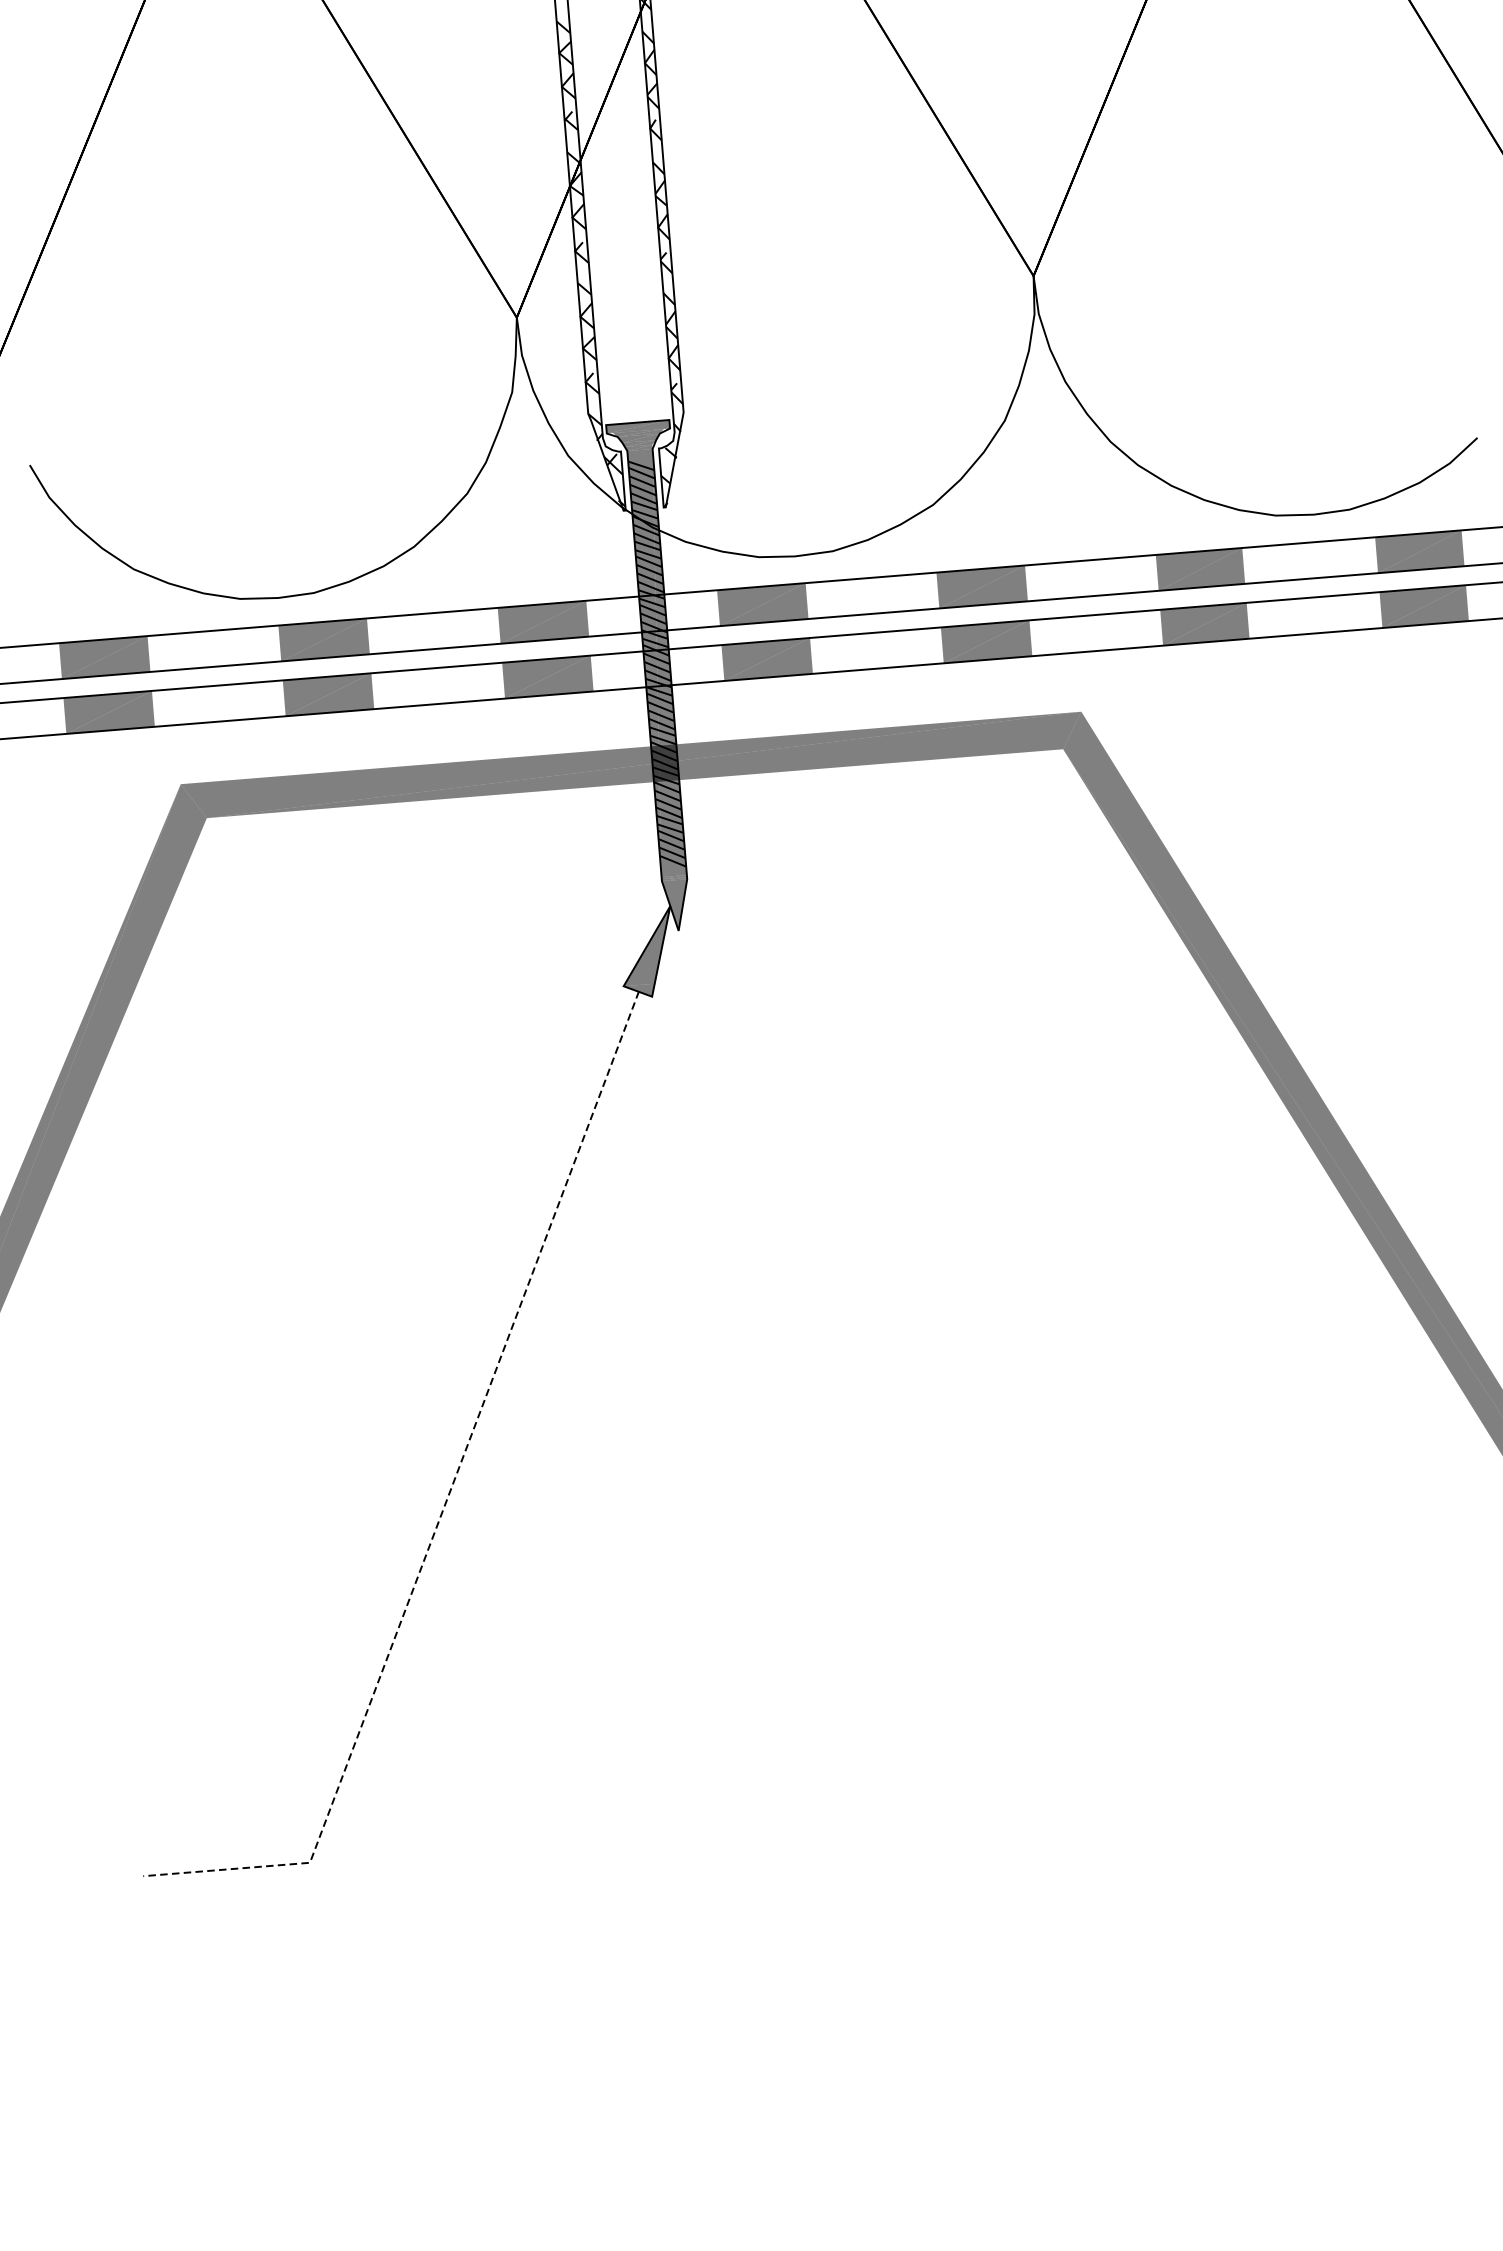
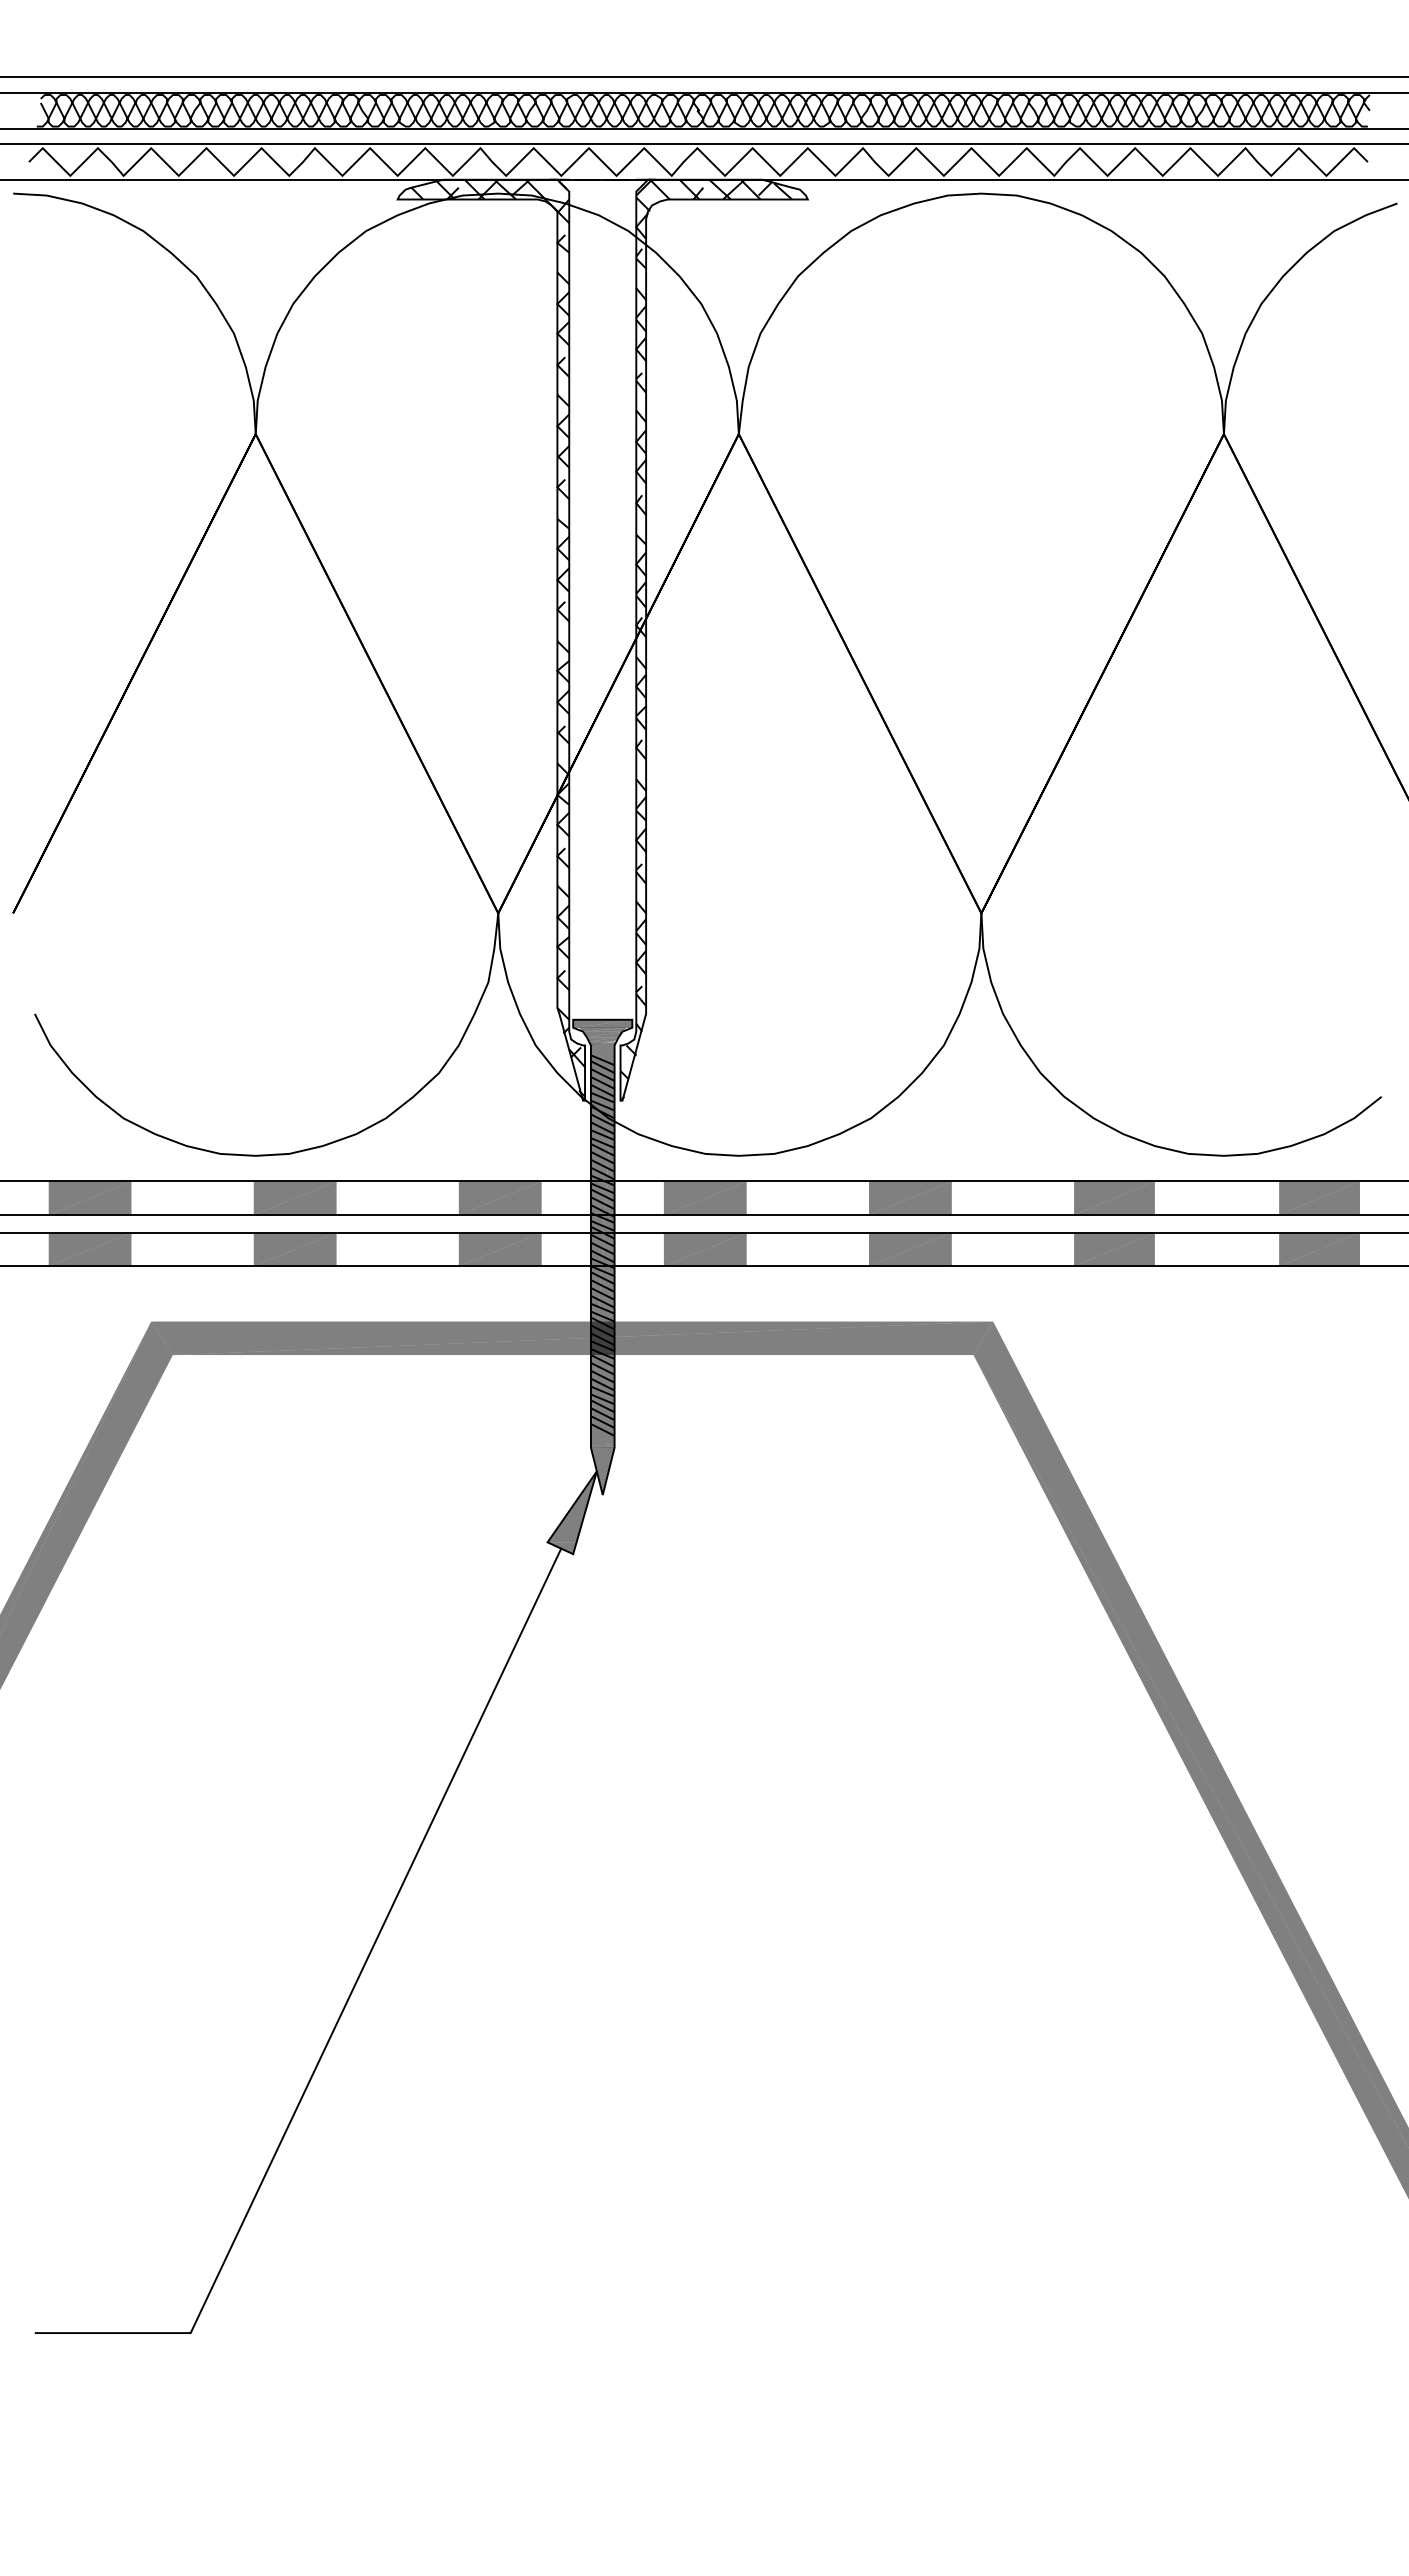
line: (444, 1506) -> (342, 2012), dashed -> solid

